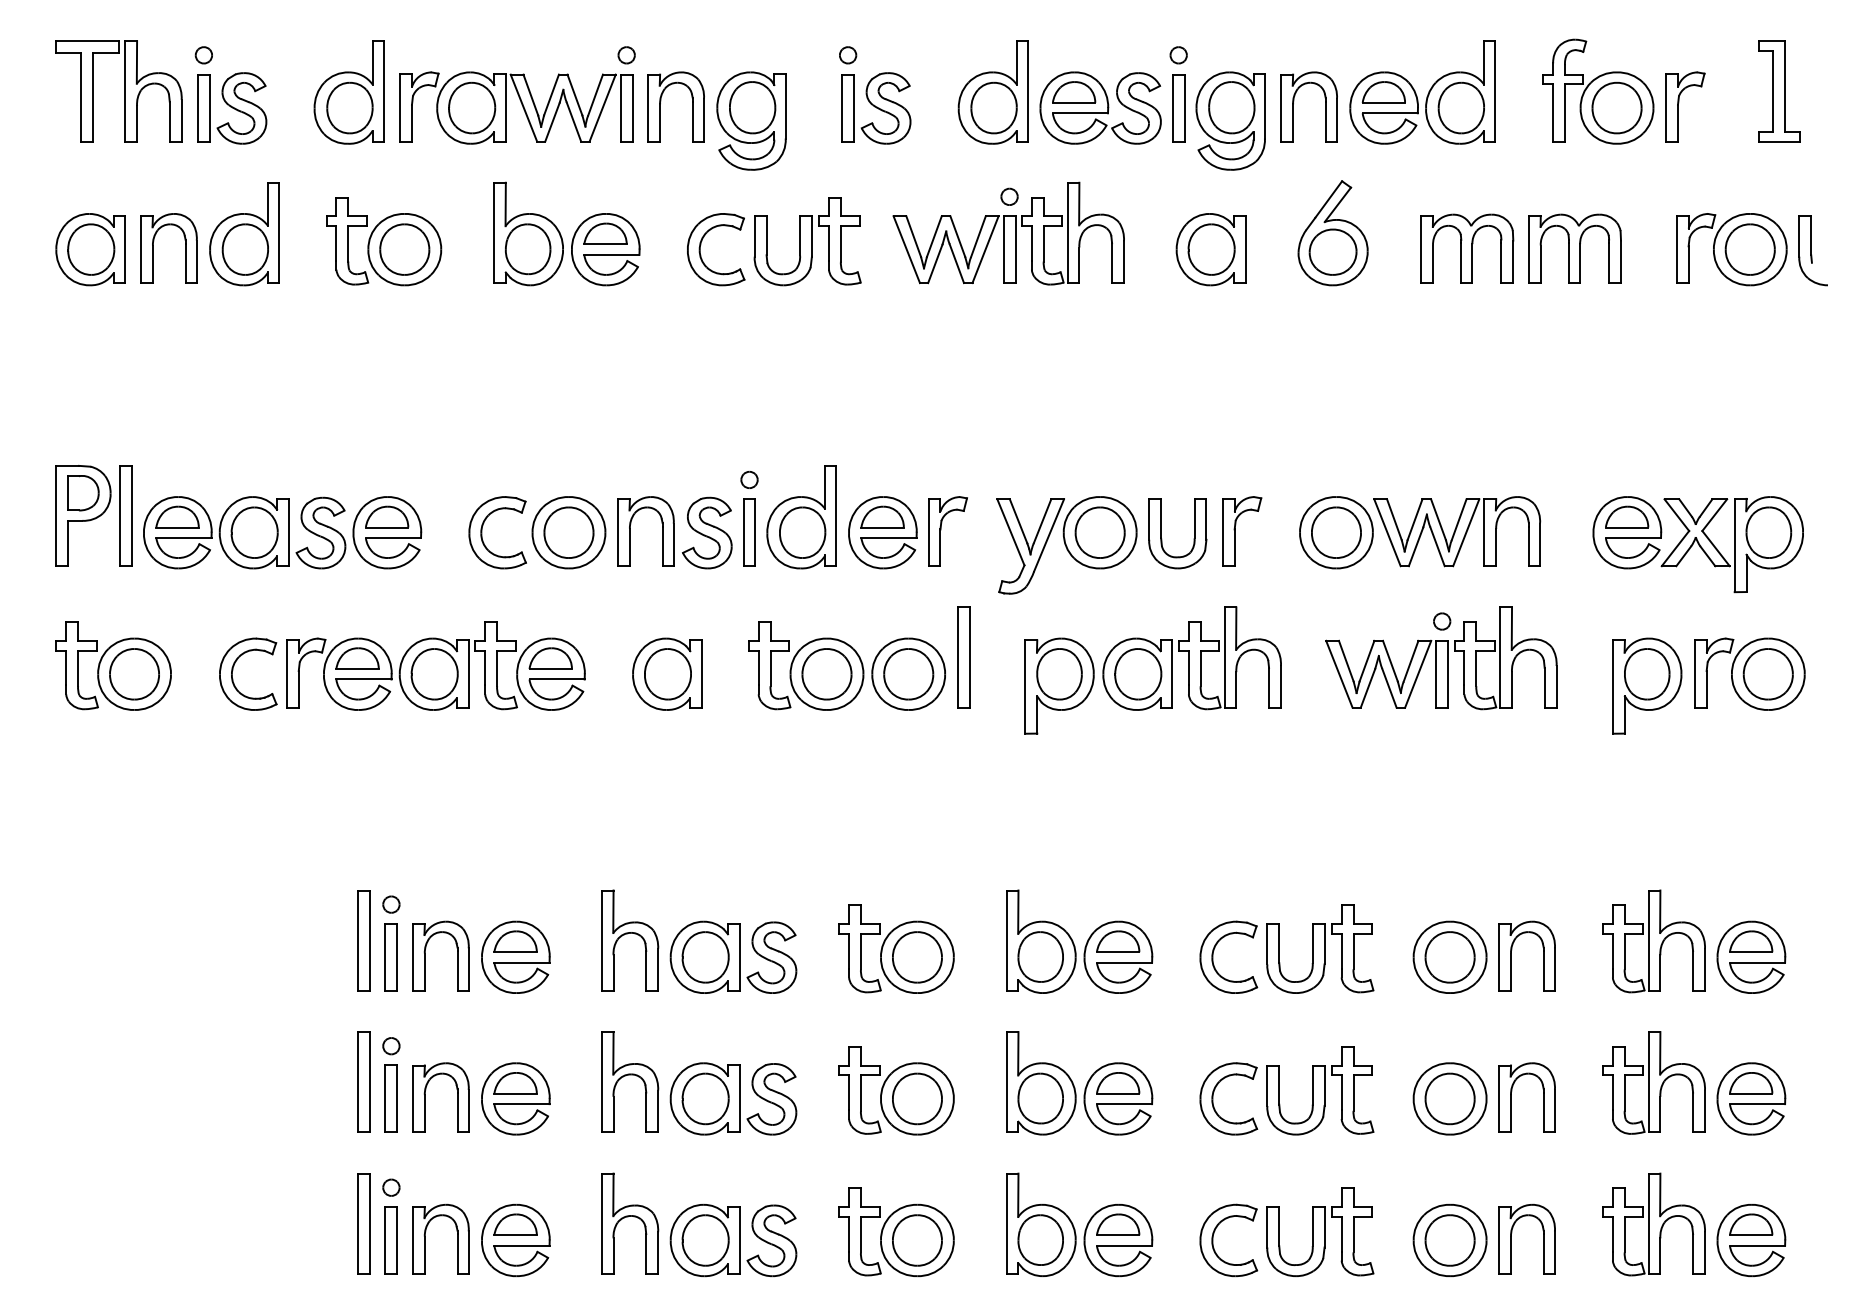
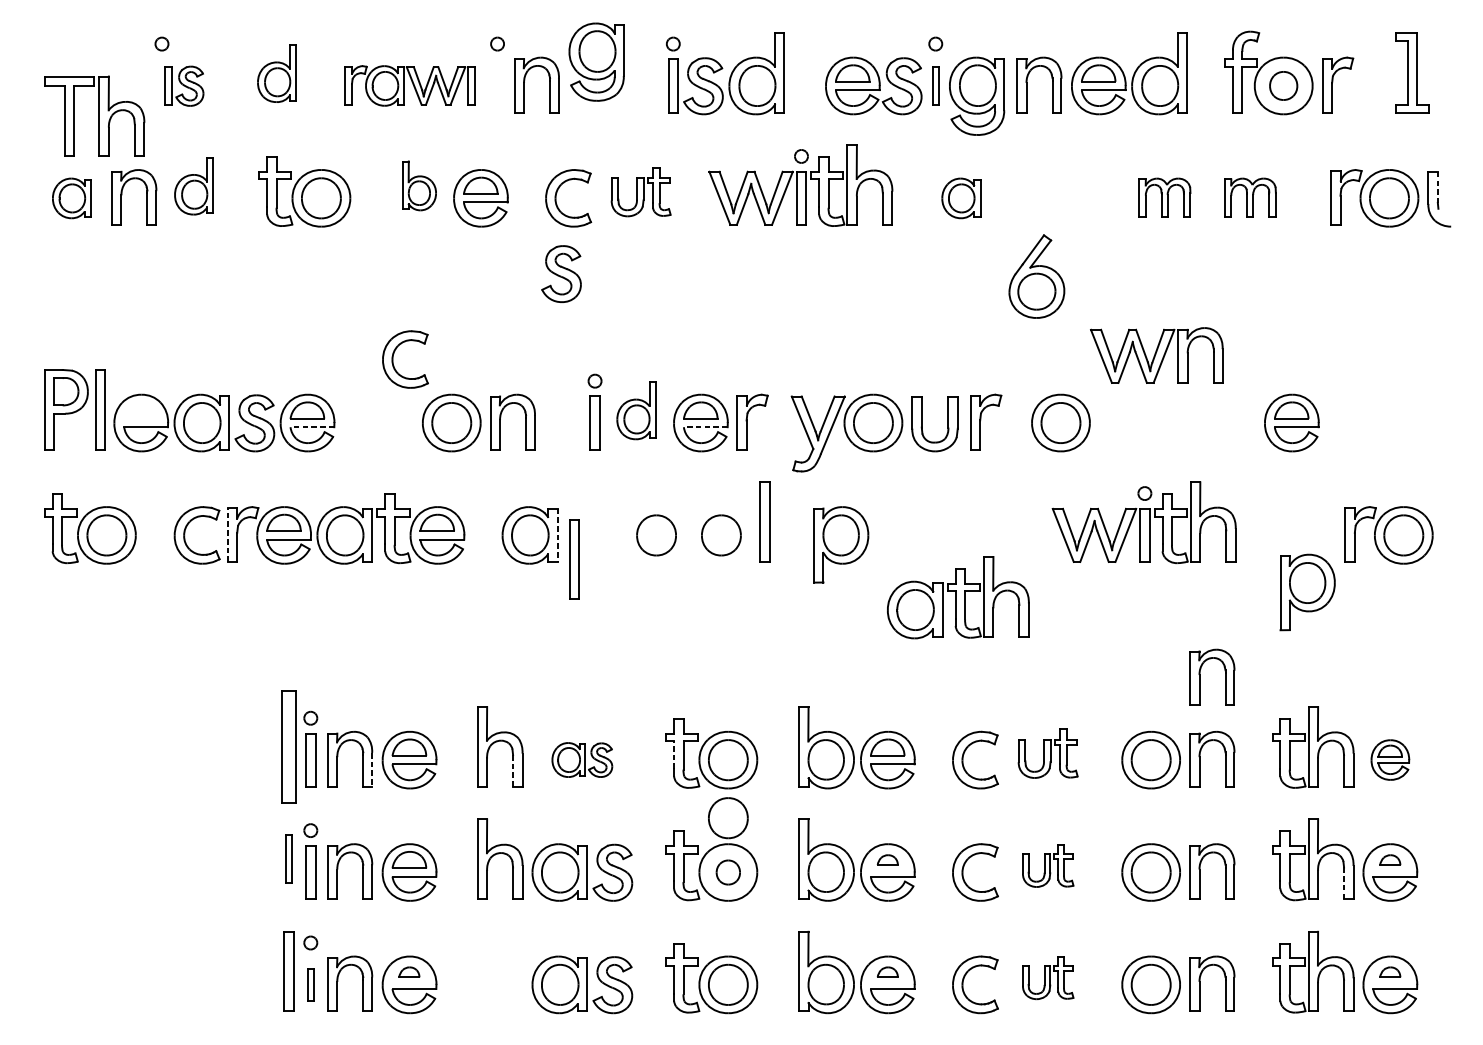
part: (118, 91) -> (94, 116), moved
part: (348, 92) -> (276, 73), size x0.7
part: (992, 92) -> (756, 73), moved
part: (516, 107) -> (410, 85), size x0.7
part: (1616, 107) -> (1283, 85), size x0.7
part: (232, 108) -> (184, 86), size x0.7
part: (1178, 108) -> (935, 86), size x0.7
part: (751, 120) -> (596, 61), moved
part: (528, 233) -> (419, 185), size x0.6
part: (1332, 233) -> (1036, 276), moved
part: (244, 234) -> (194, 186), size x0.7
line: (1811, 235) -> (1438, 187), solid -> dashed
part: (807, 241) -> (641, 191), size x0.7
part: (1467, 248) -> (1164, 197), size x0.7
part: (1574, 248) -> (1249, 197), size x0.7
part: (90, 249) -> (71, 198), size x0.7
part: (1210, 249) -> (960, 198), size x0.7
part: (177, 516) -> (140, 410), removed
part: (801, 517) -> (636, 410), size x0.7
part: (1457, 531) -> (1157, 355), moved
part: (482, 532) -> (393, 359), moved
part: (707, 532) -> (561, 273), moved
line: (393, 537) -> (312, 426), solid -> dashed
line: (889, 537) -> (706, 426), solid -> dashed
part: (1731, 544) -> (1374, 432), removed
part: (1191, 658) -> (957, 597), moved
part: (846, 665) -> (672, 528), removed
line: (286, 674) -> (227, 535), solid -> dashed
line: (702, 674) -> (557, 535), solid -> dashed
part: (1647, 685) -> (1307, 591), moved
part: (723, 704) -> (574, 559), added
part: (1511, 852) -> (1199, 676), added
part: (363, 940) -> (288, 746), size x1.4
part: (1320, 948) -> (1048, 753), size x0.7
line: (849, 950) -> (674, 754), solid -> dashed
part: (733, 956) -> (582, 759), size x0.6
part: (1751, 956) -> (1390, 759), size x0.7
line: (468, 970) -> (371, 770), solid -> dashed
line: (646, 970) -> (513, 770), solid -> dashed
part: (917, 1030) -> (728, 818), added
part: (363, 1081) -> (288, 858), size x0.6
part: (1118, 1083) -> (887, 860), size x0.6
part: (1751, 1083) -> (1390, 860), size x0.6
part: (1320, 1090) -> (1048, 865), size x0.6
part: (917, 1098) -> (728, 872), size x0.6
line: (1693, 1112) -> (1344, 883), solid -> dashed
part: (628, 1217) -> (498, 966), removed
part: (515, 1224) -> (409, 972), size x0.6
part: (1118, 1224) -> (887, 972), size x0.6
part: (1751, 1224) -> (1390, 972), size x0.6
part: (1320, 1231) -> (1048, 977), size x0.6
part: (390, 1240) -> (310, 984), size x0.6

